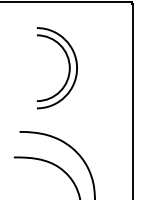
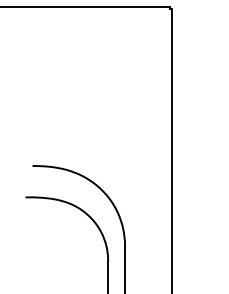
part: (69, 68) -> (93, 87), removed

